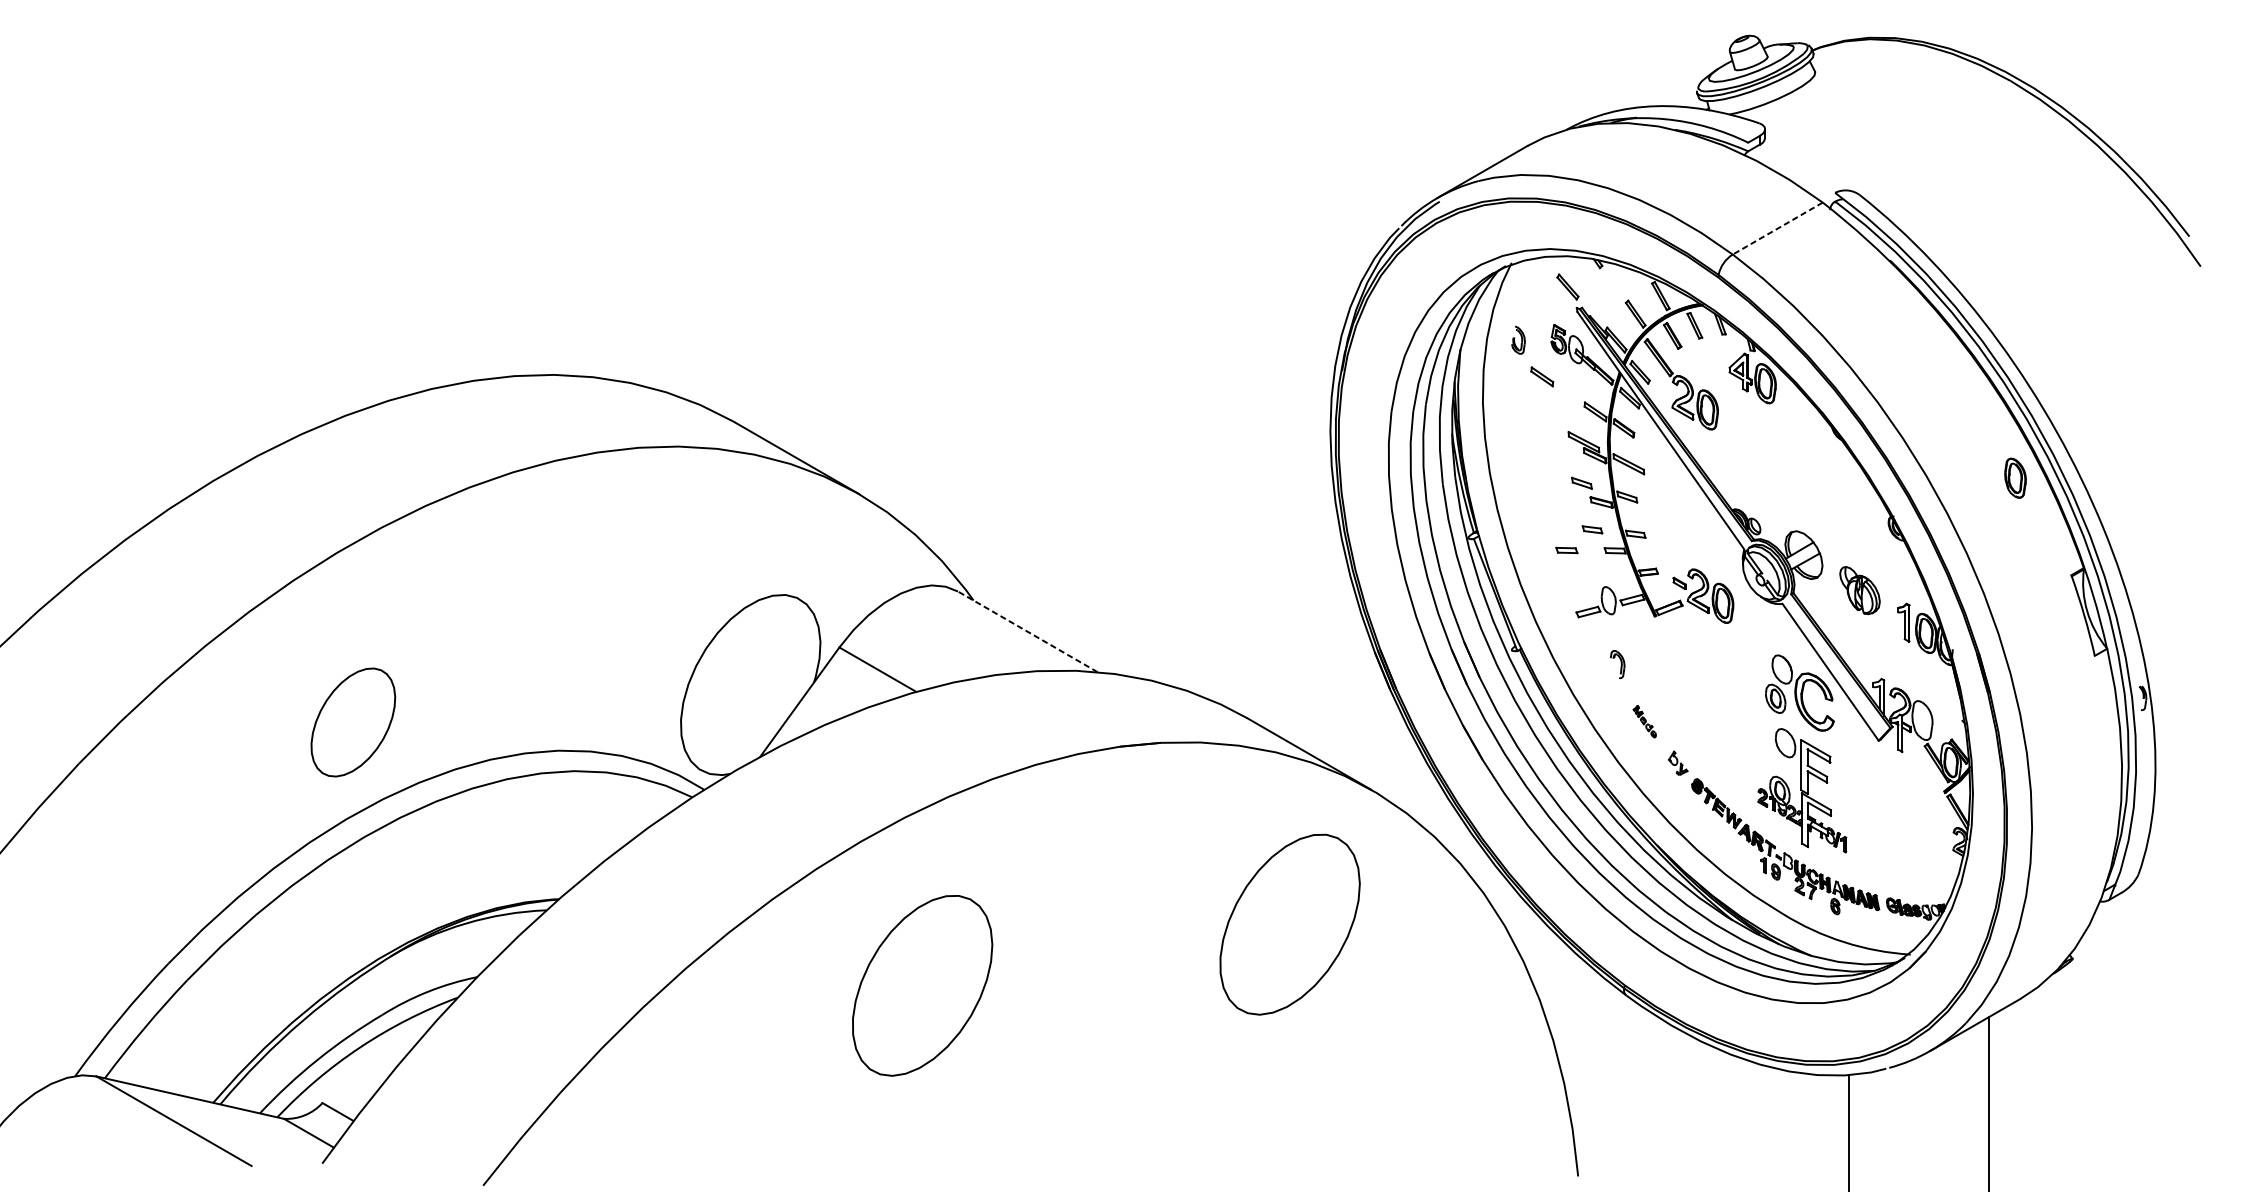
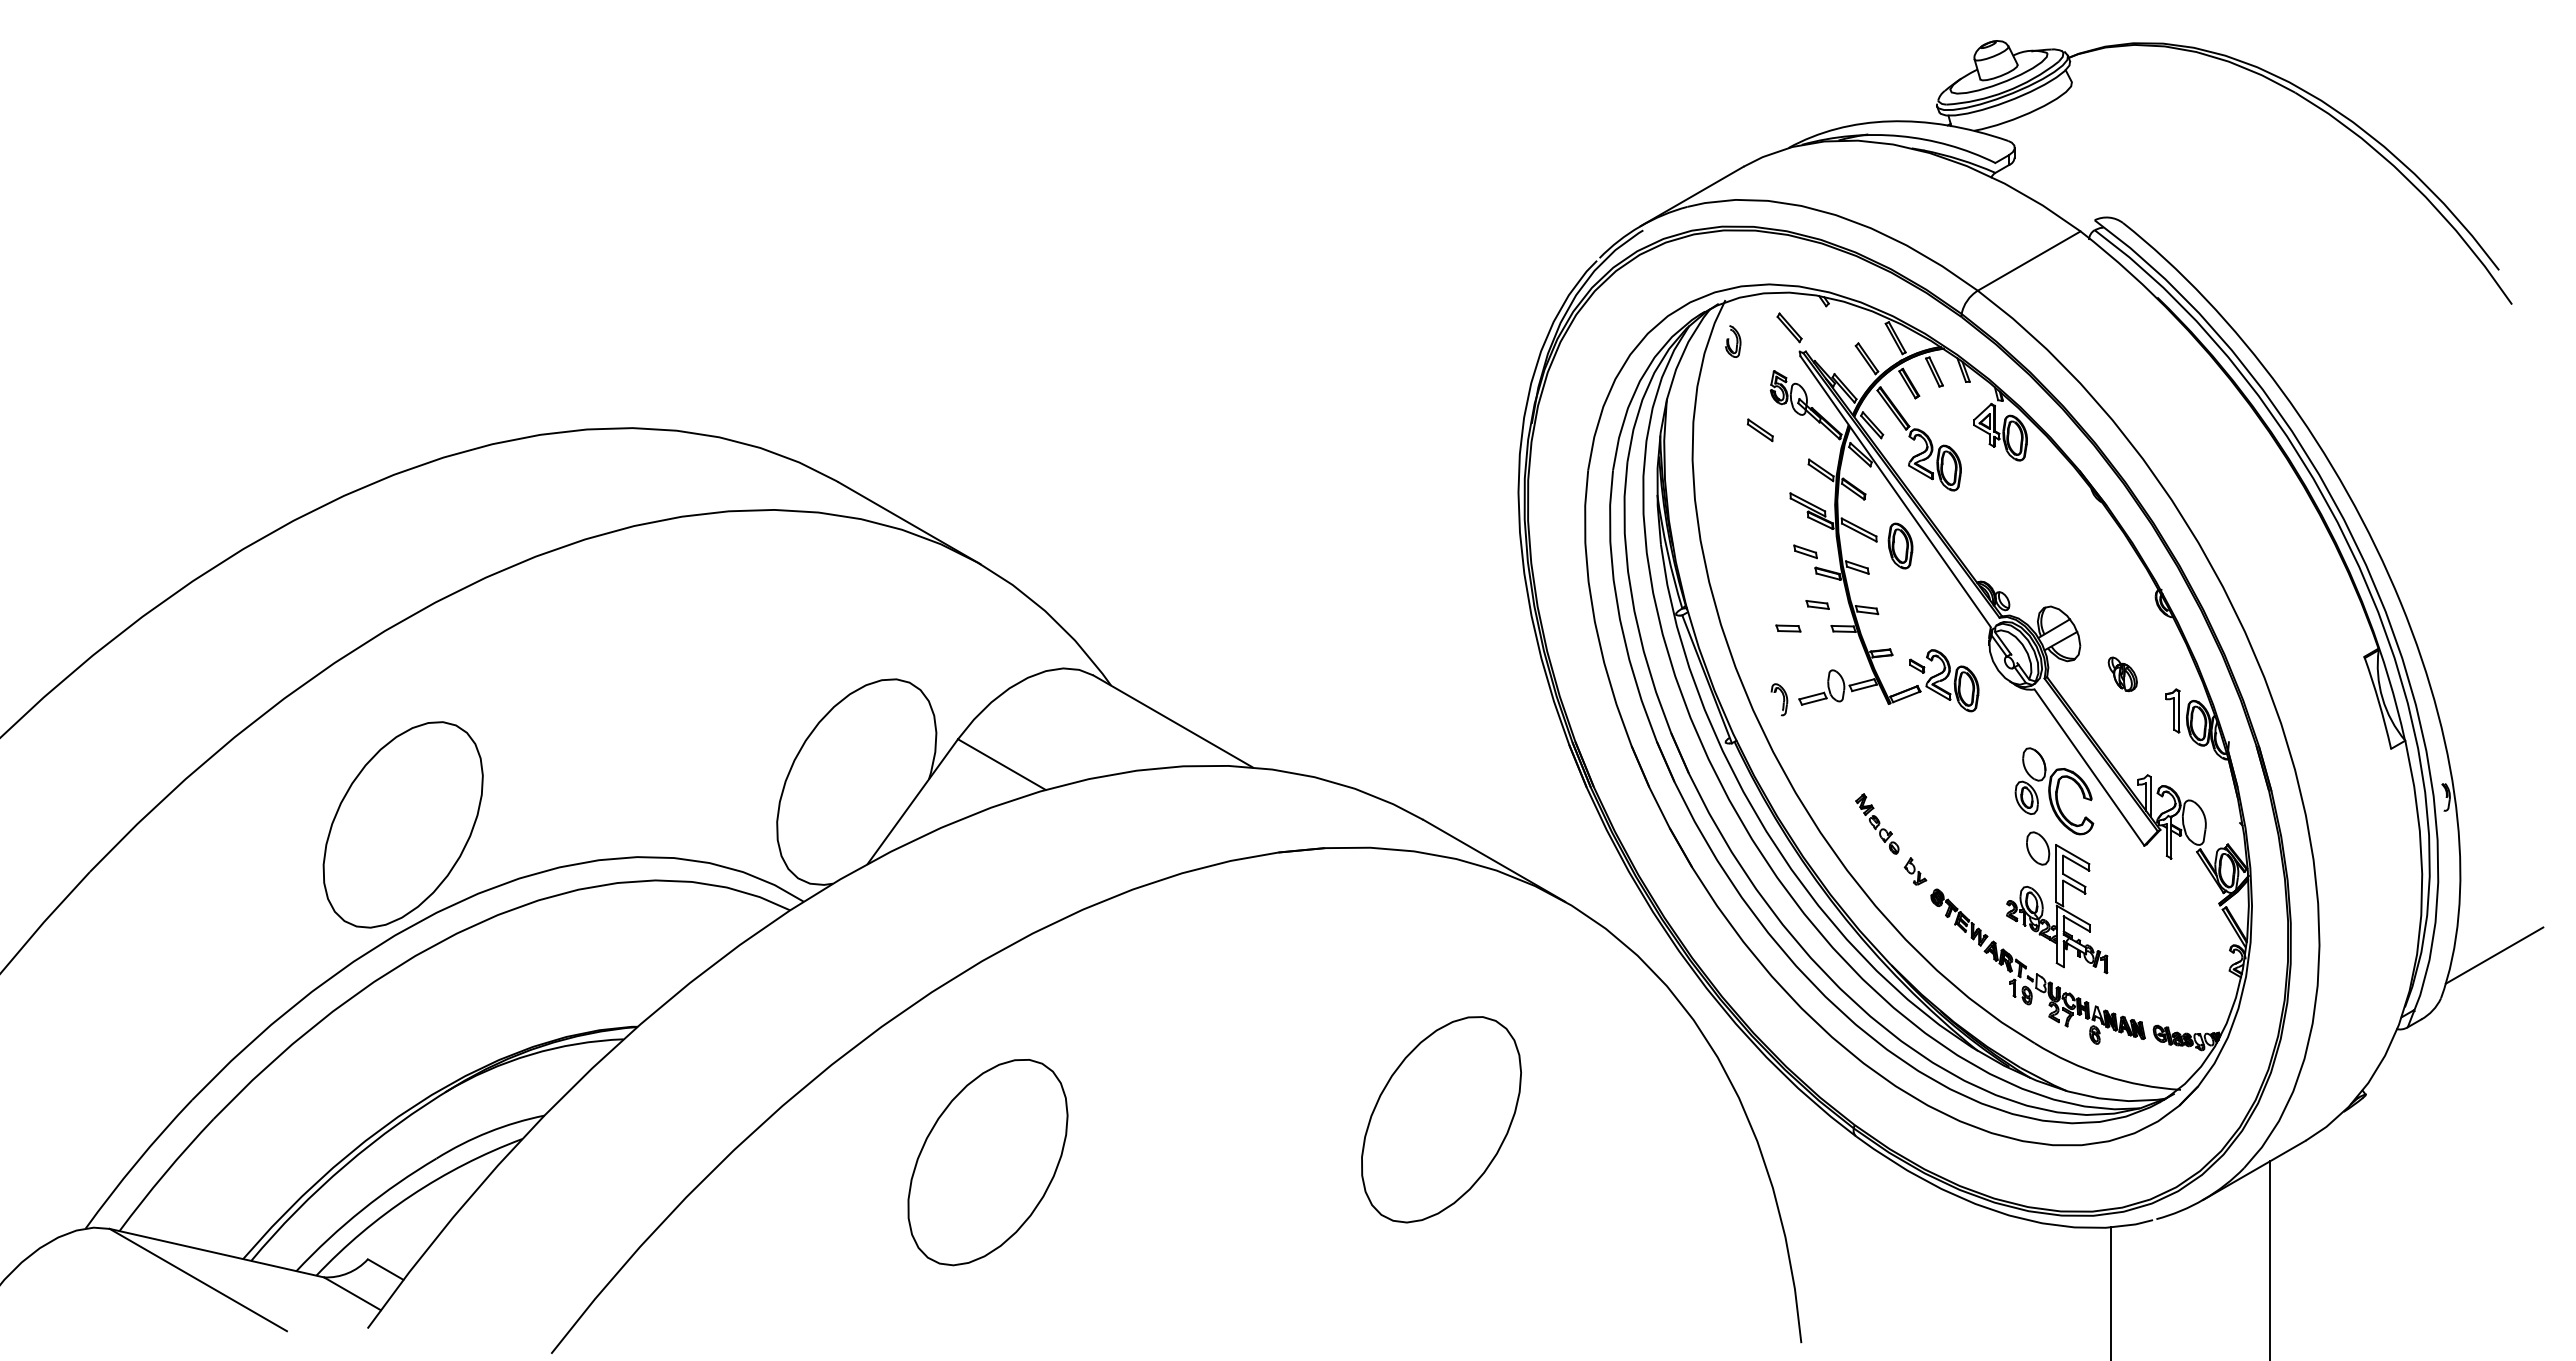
line: (1777, 228) -> (2028, 261), dashed -> solid
part: (1518, 340) -> (1733, 341), moved
part: (2015, 477) -> (1900, 545), moved
part: (1859, 590) -> (2122, 674), size x0.62
line: (1028, 631) -> (1173, 721), dashed -> solid
part: (1617, 664) -> (1779, 699), moved
part: (1644, 721) -> (1877, 823), size x1.67
part: (352, 722) -> (402, 824), size x1.67
line: (2185, 836) -> (2494, 955), added
part: (1290, 924) -> (1441, 1119), moved
part: (922, 985) -> (987, 1162), moved

